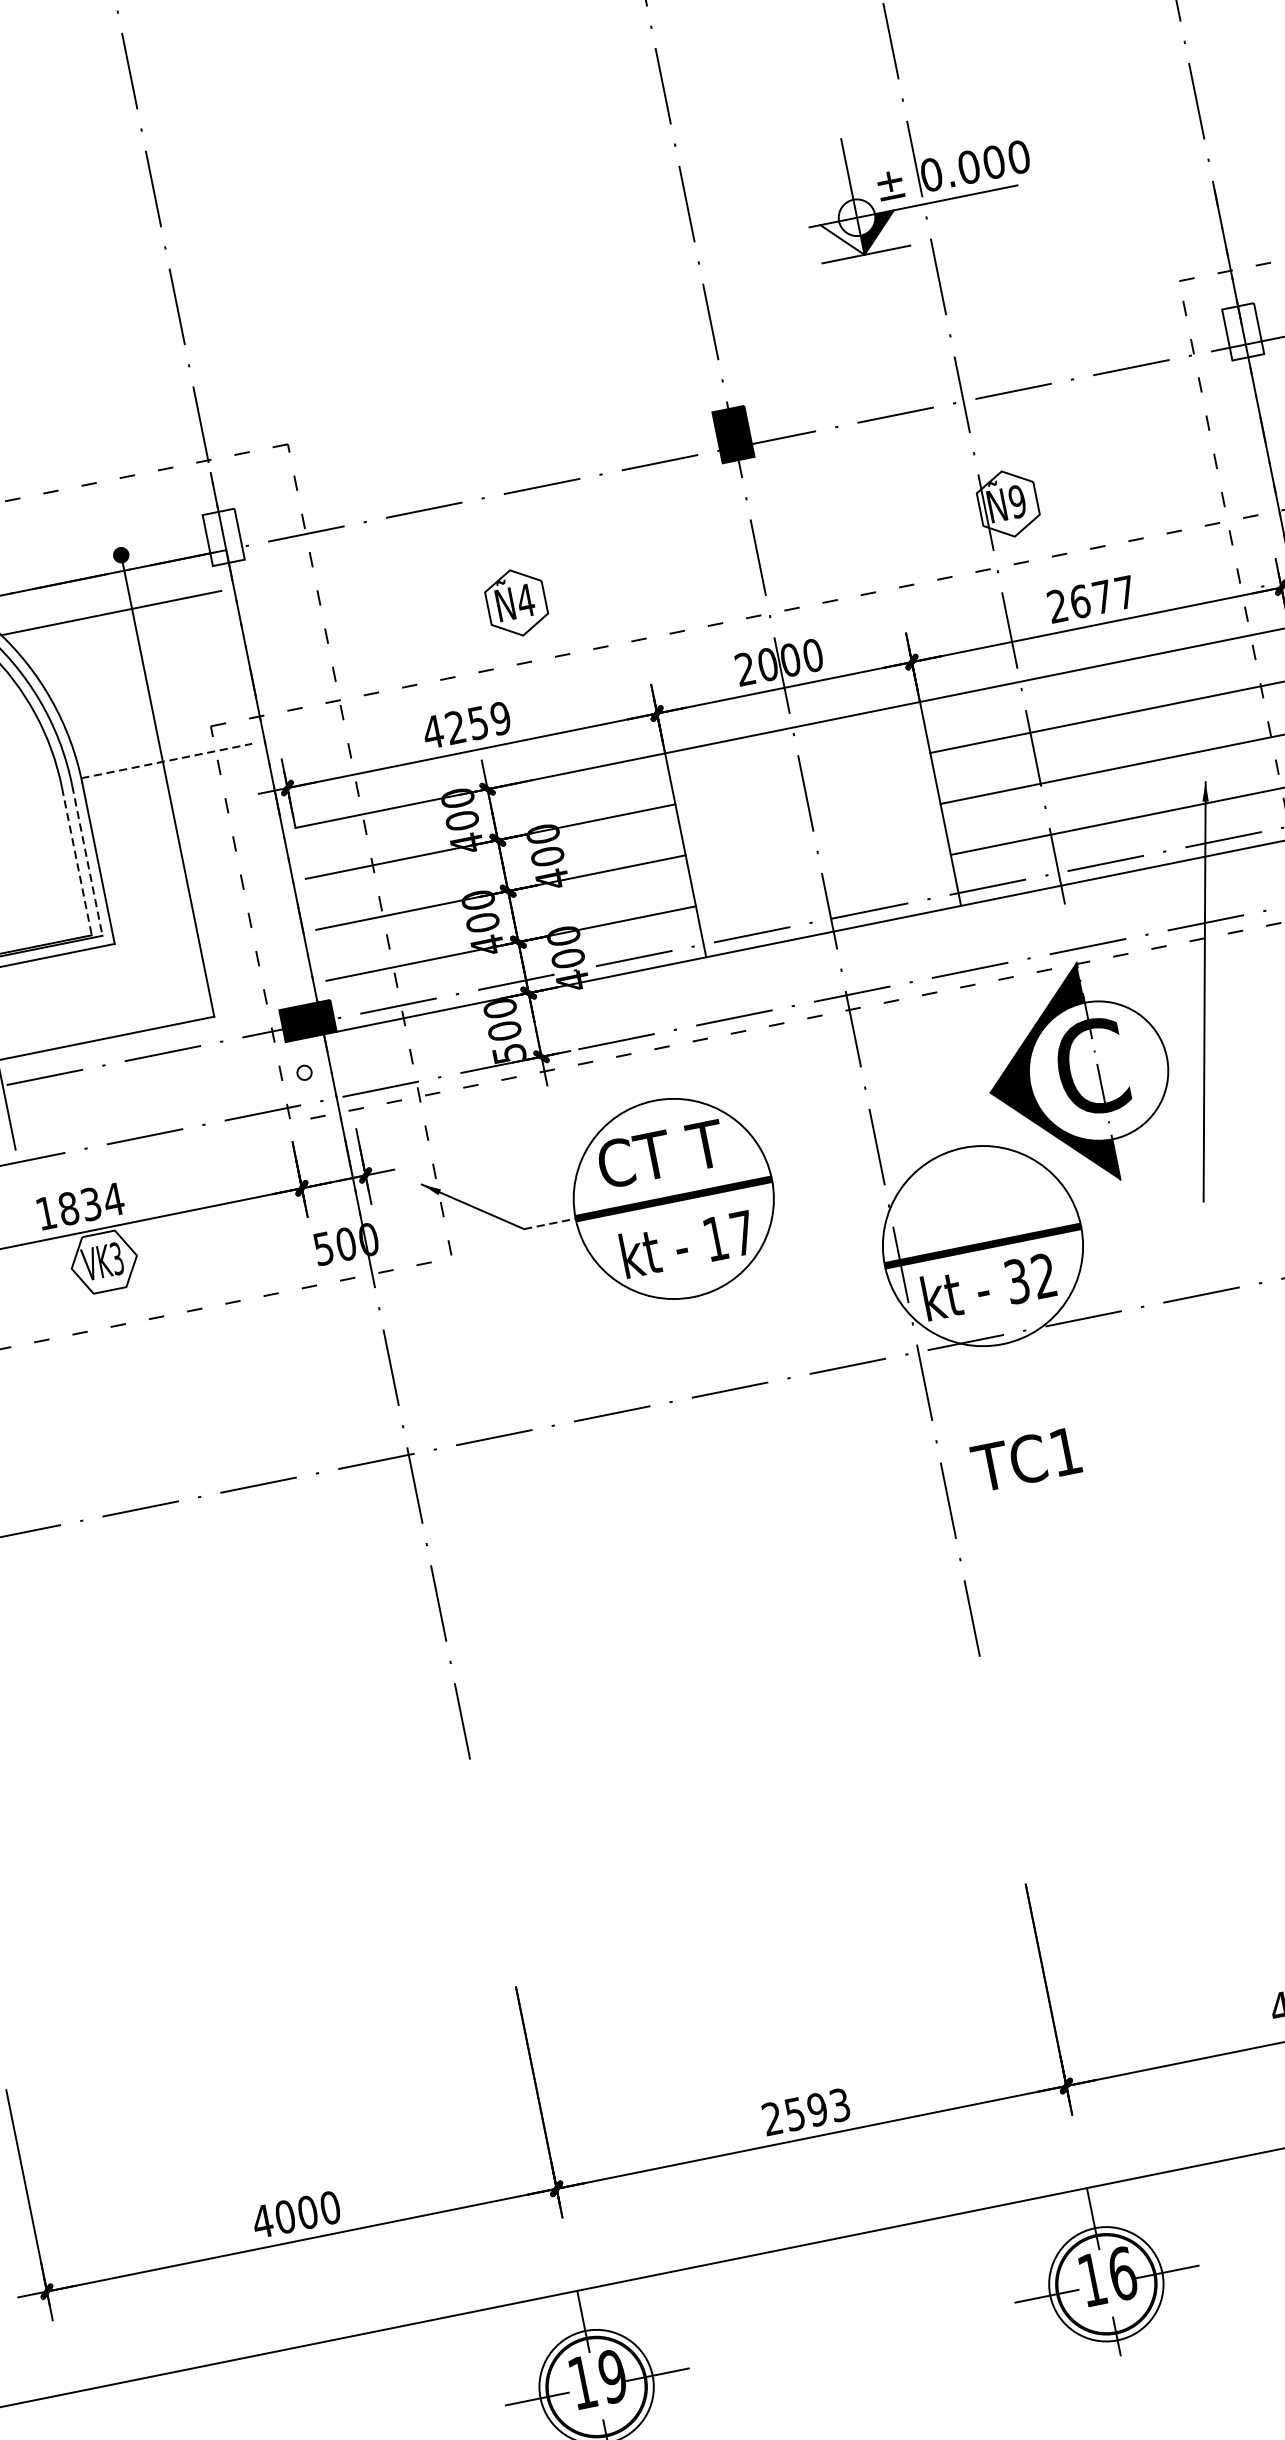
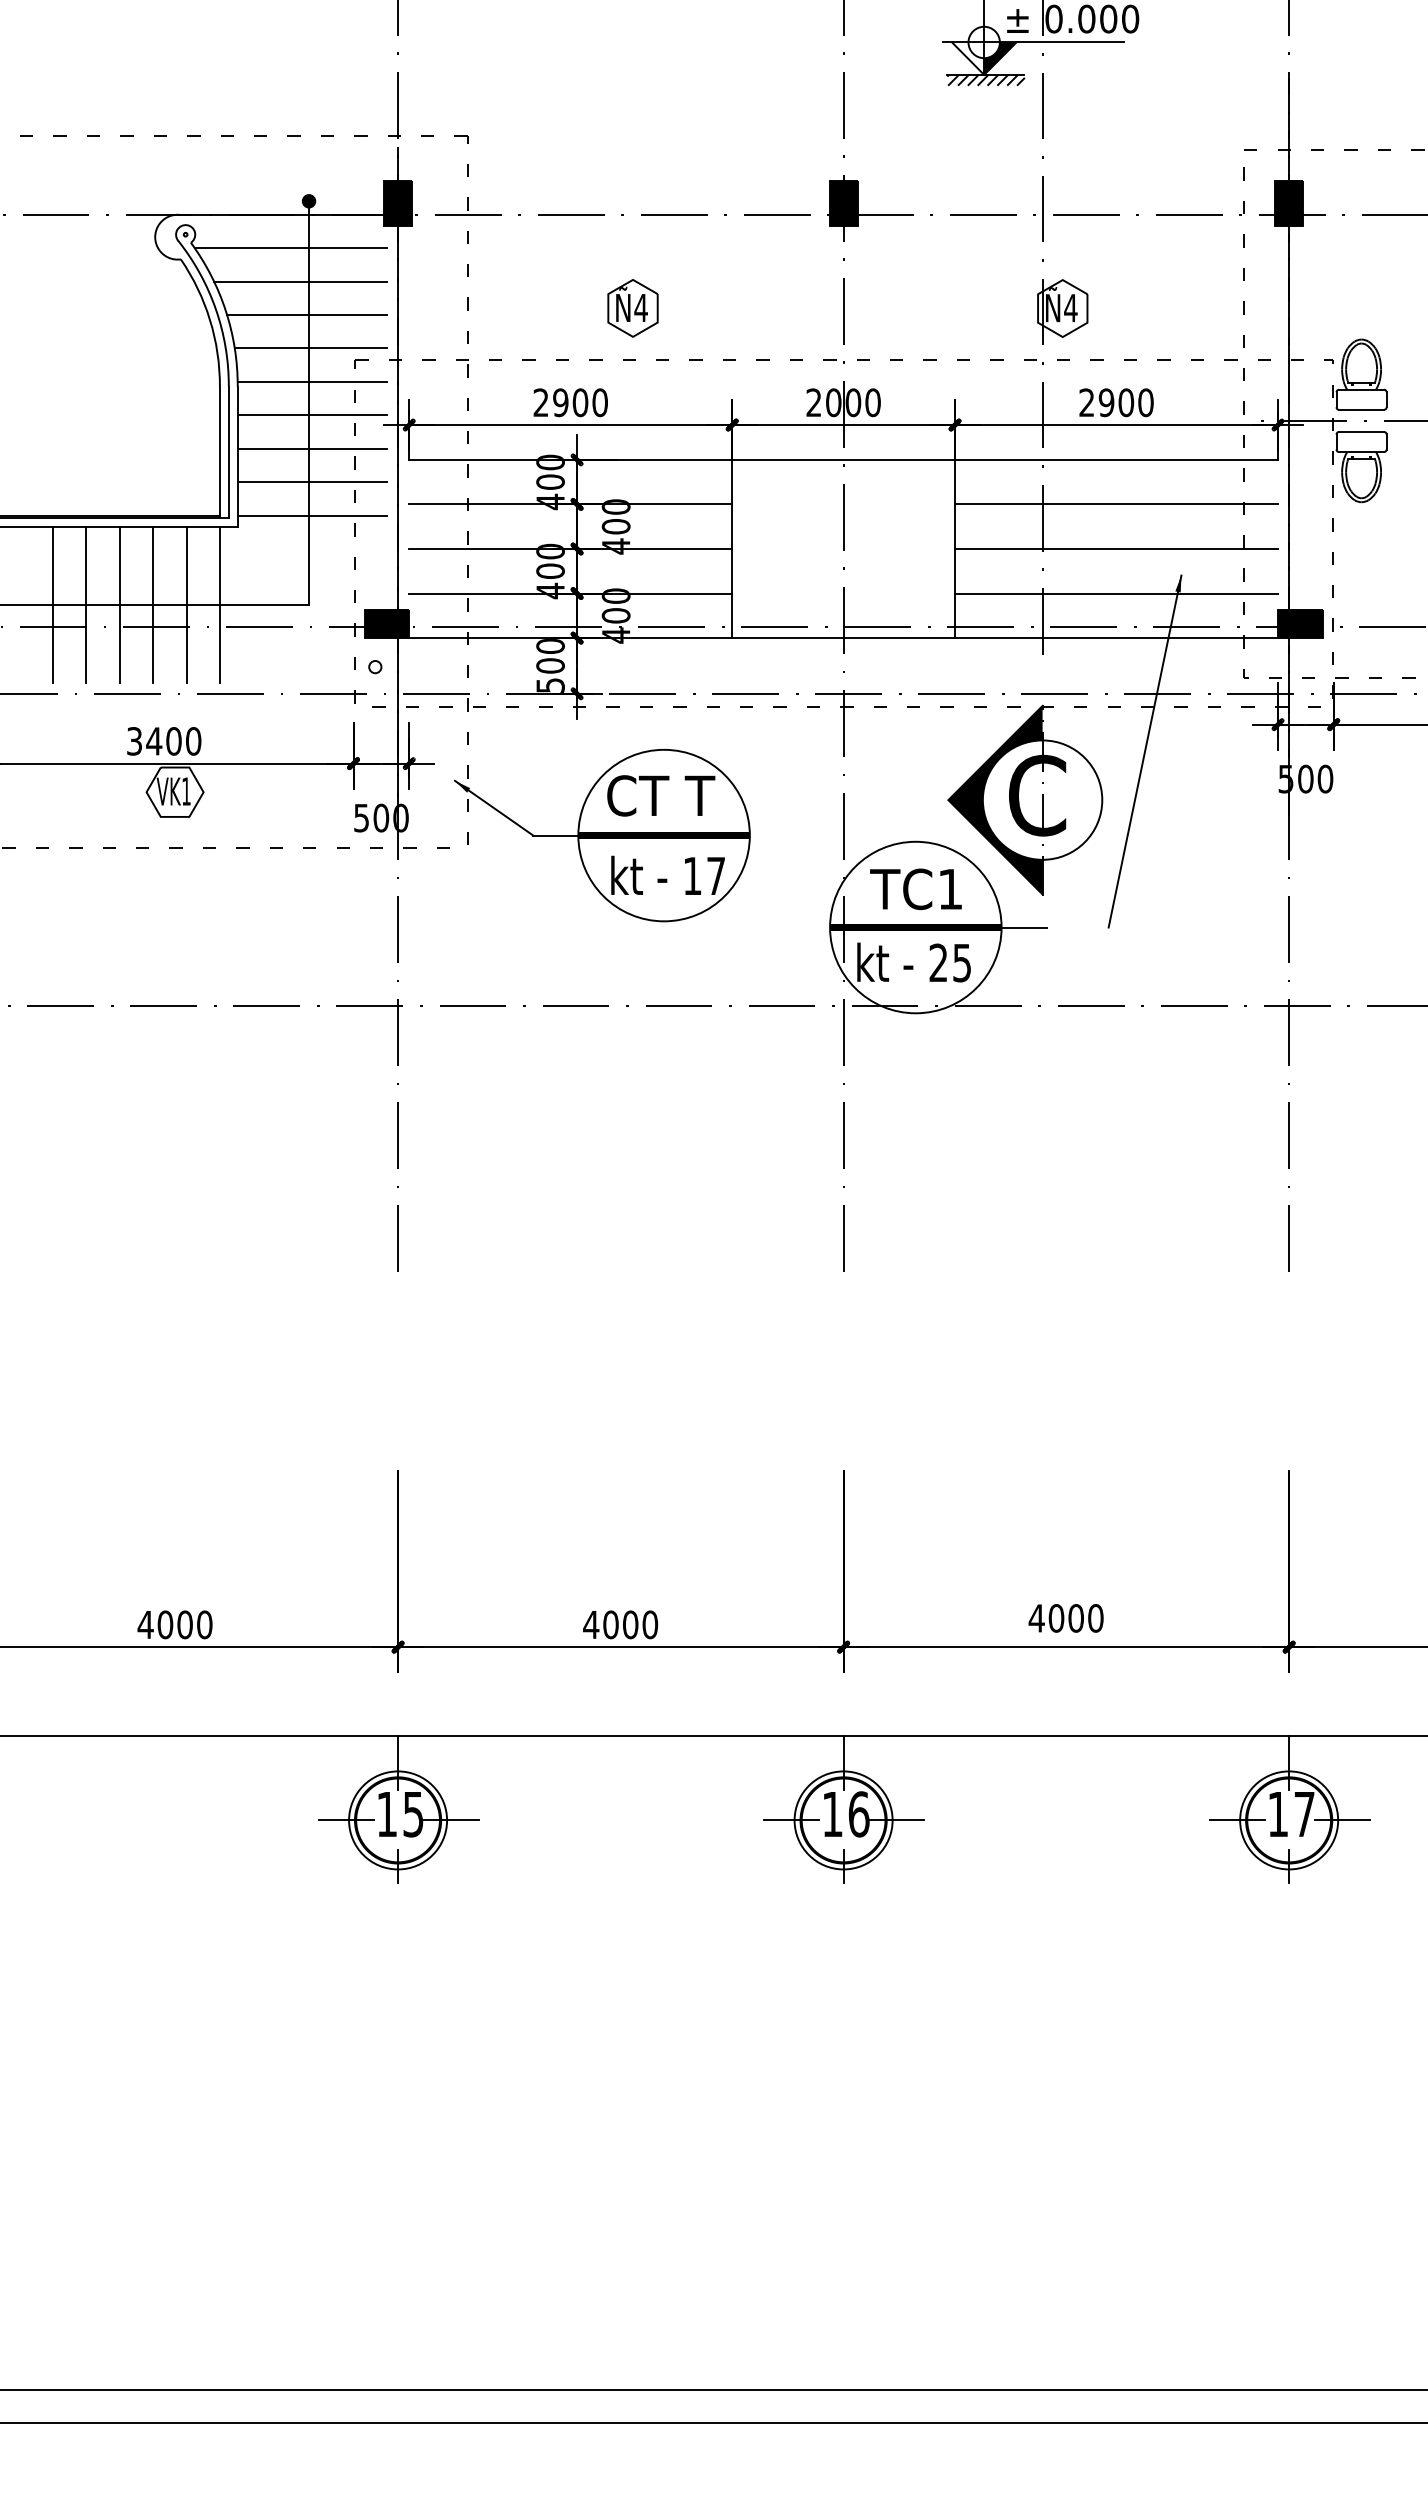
hatch: (867, 259) -> (985, 79), added
fill: (1243, 331) -> (1289, 203), added
text: (1016, 501) -> (1070, 307), Ñ9 -> Ñ4
fill: (224, 537) -> (398, 203), added
text: (1101, 597) -> (1125, 402), 2677 -> 2900
line: (129, 648) -> (300, 281), added
line: (144, 686) -> (306, 315), added
line: (156, 723) -> (310, 348), added
text: (466, 725) -> (570, 402), 4259 -> 2900
line: (166, 760) -> (312, 381), dashed -> solid
line: (173, 799) -> (311, 415), added
line: (181, 837) -> (311, 448), added
line: (87, 861) -> (228, 452), dashed -> solid
line: (76, 862) -> (219, 451), dashed -> solid
line: (188, 876) -> (311, 482), added
line: (196, 914) -> (311, 515), added
line: (111, 1037) -> (219, 604), added
line: (74, 1044) -> (186, 604), added
line: (36, 1052) -> (153, 604), added
text: (80, 1206) -> (164, 741), 1834 -> 3400
line: (1106, 1221) -> (1023, 927), added
line: (549, 1223) -> (555, 835), dashed -> solid
text: (117, 1258) -> (186, 791), VK3 -> VK1
text: (1029, 1278) -> (949, 962), 32 -> 25
text: (1025, 1460) -> (915, 889), moved
text: (805, 2111) -> (620, 1624), 2593 -> 4000
text: (612, 2376) -> (413, 1814), 19 -> 15

